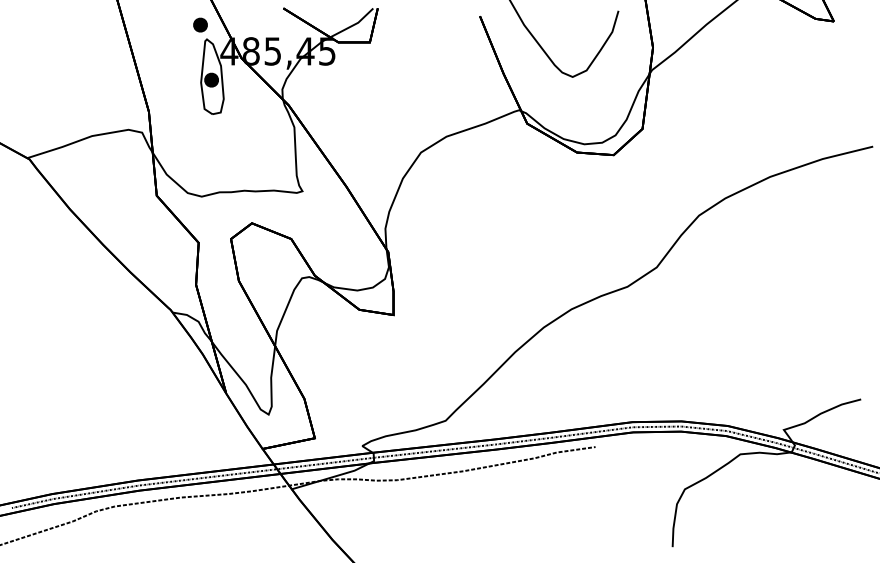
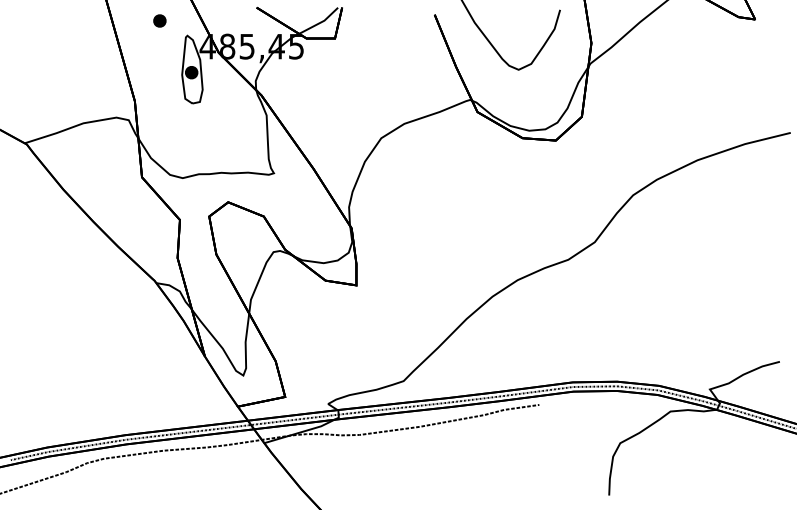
part: (200, 24) -> (159, 20), moved

